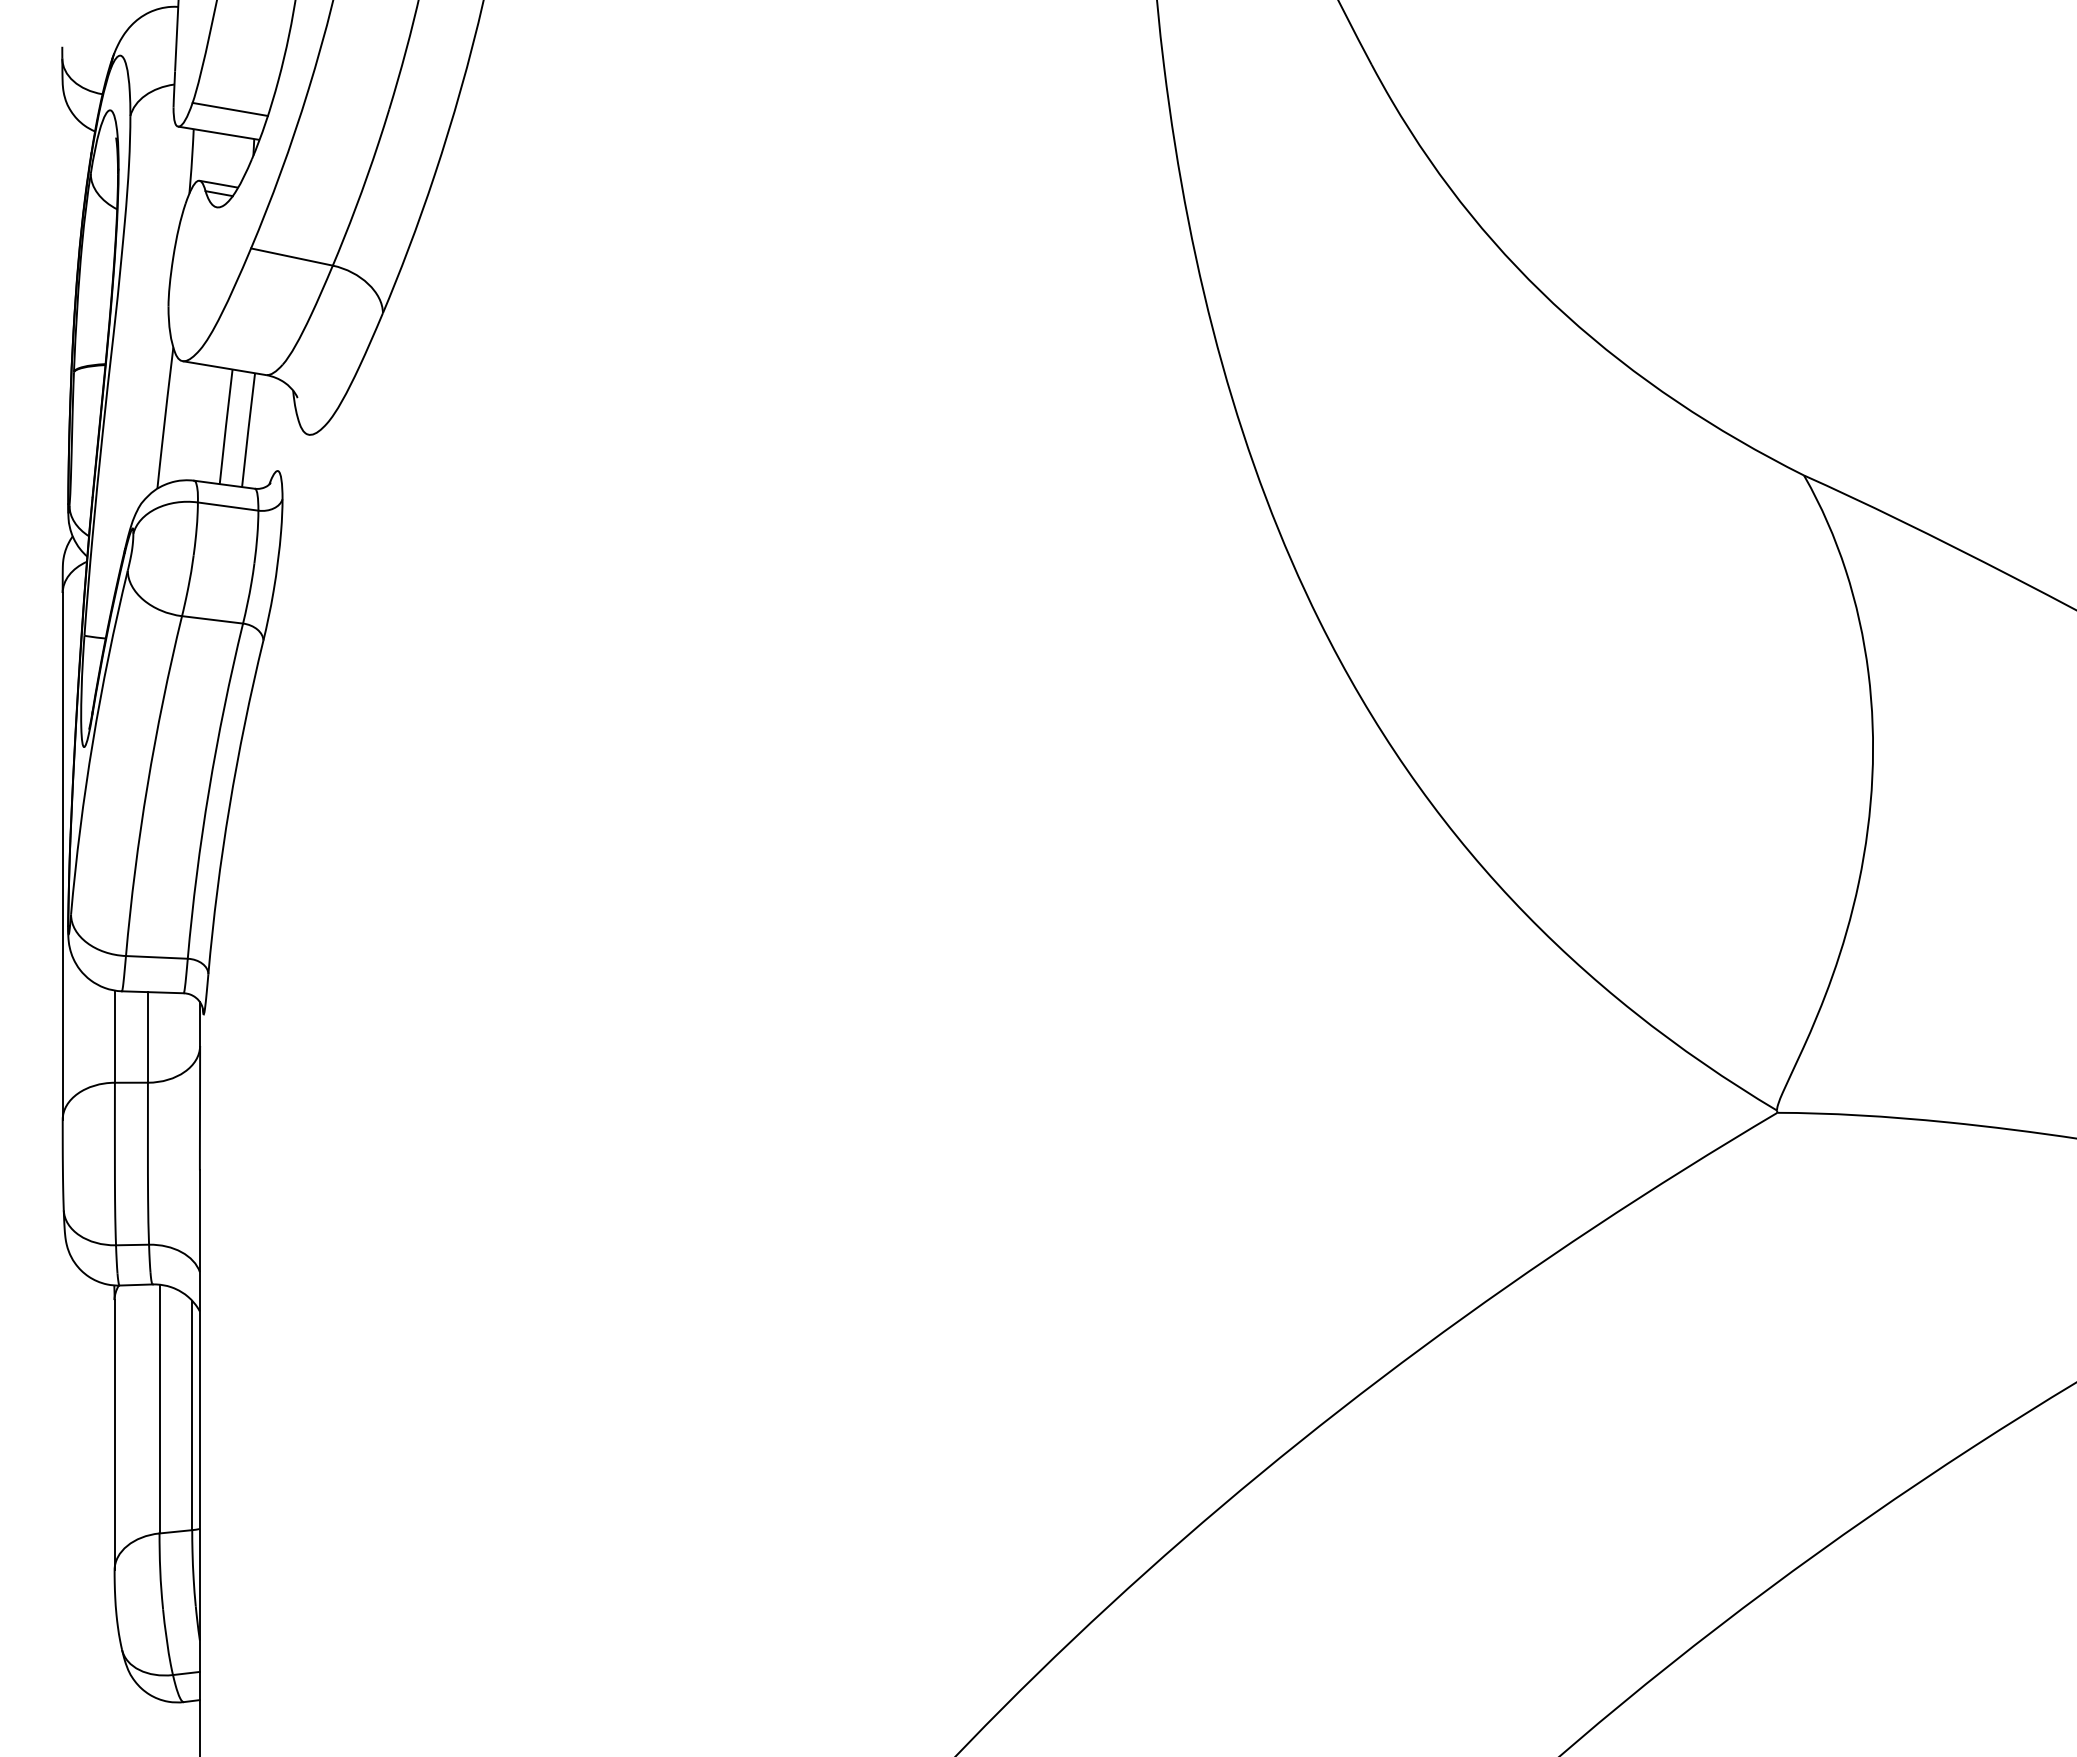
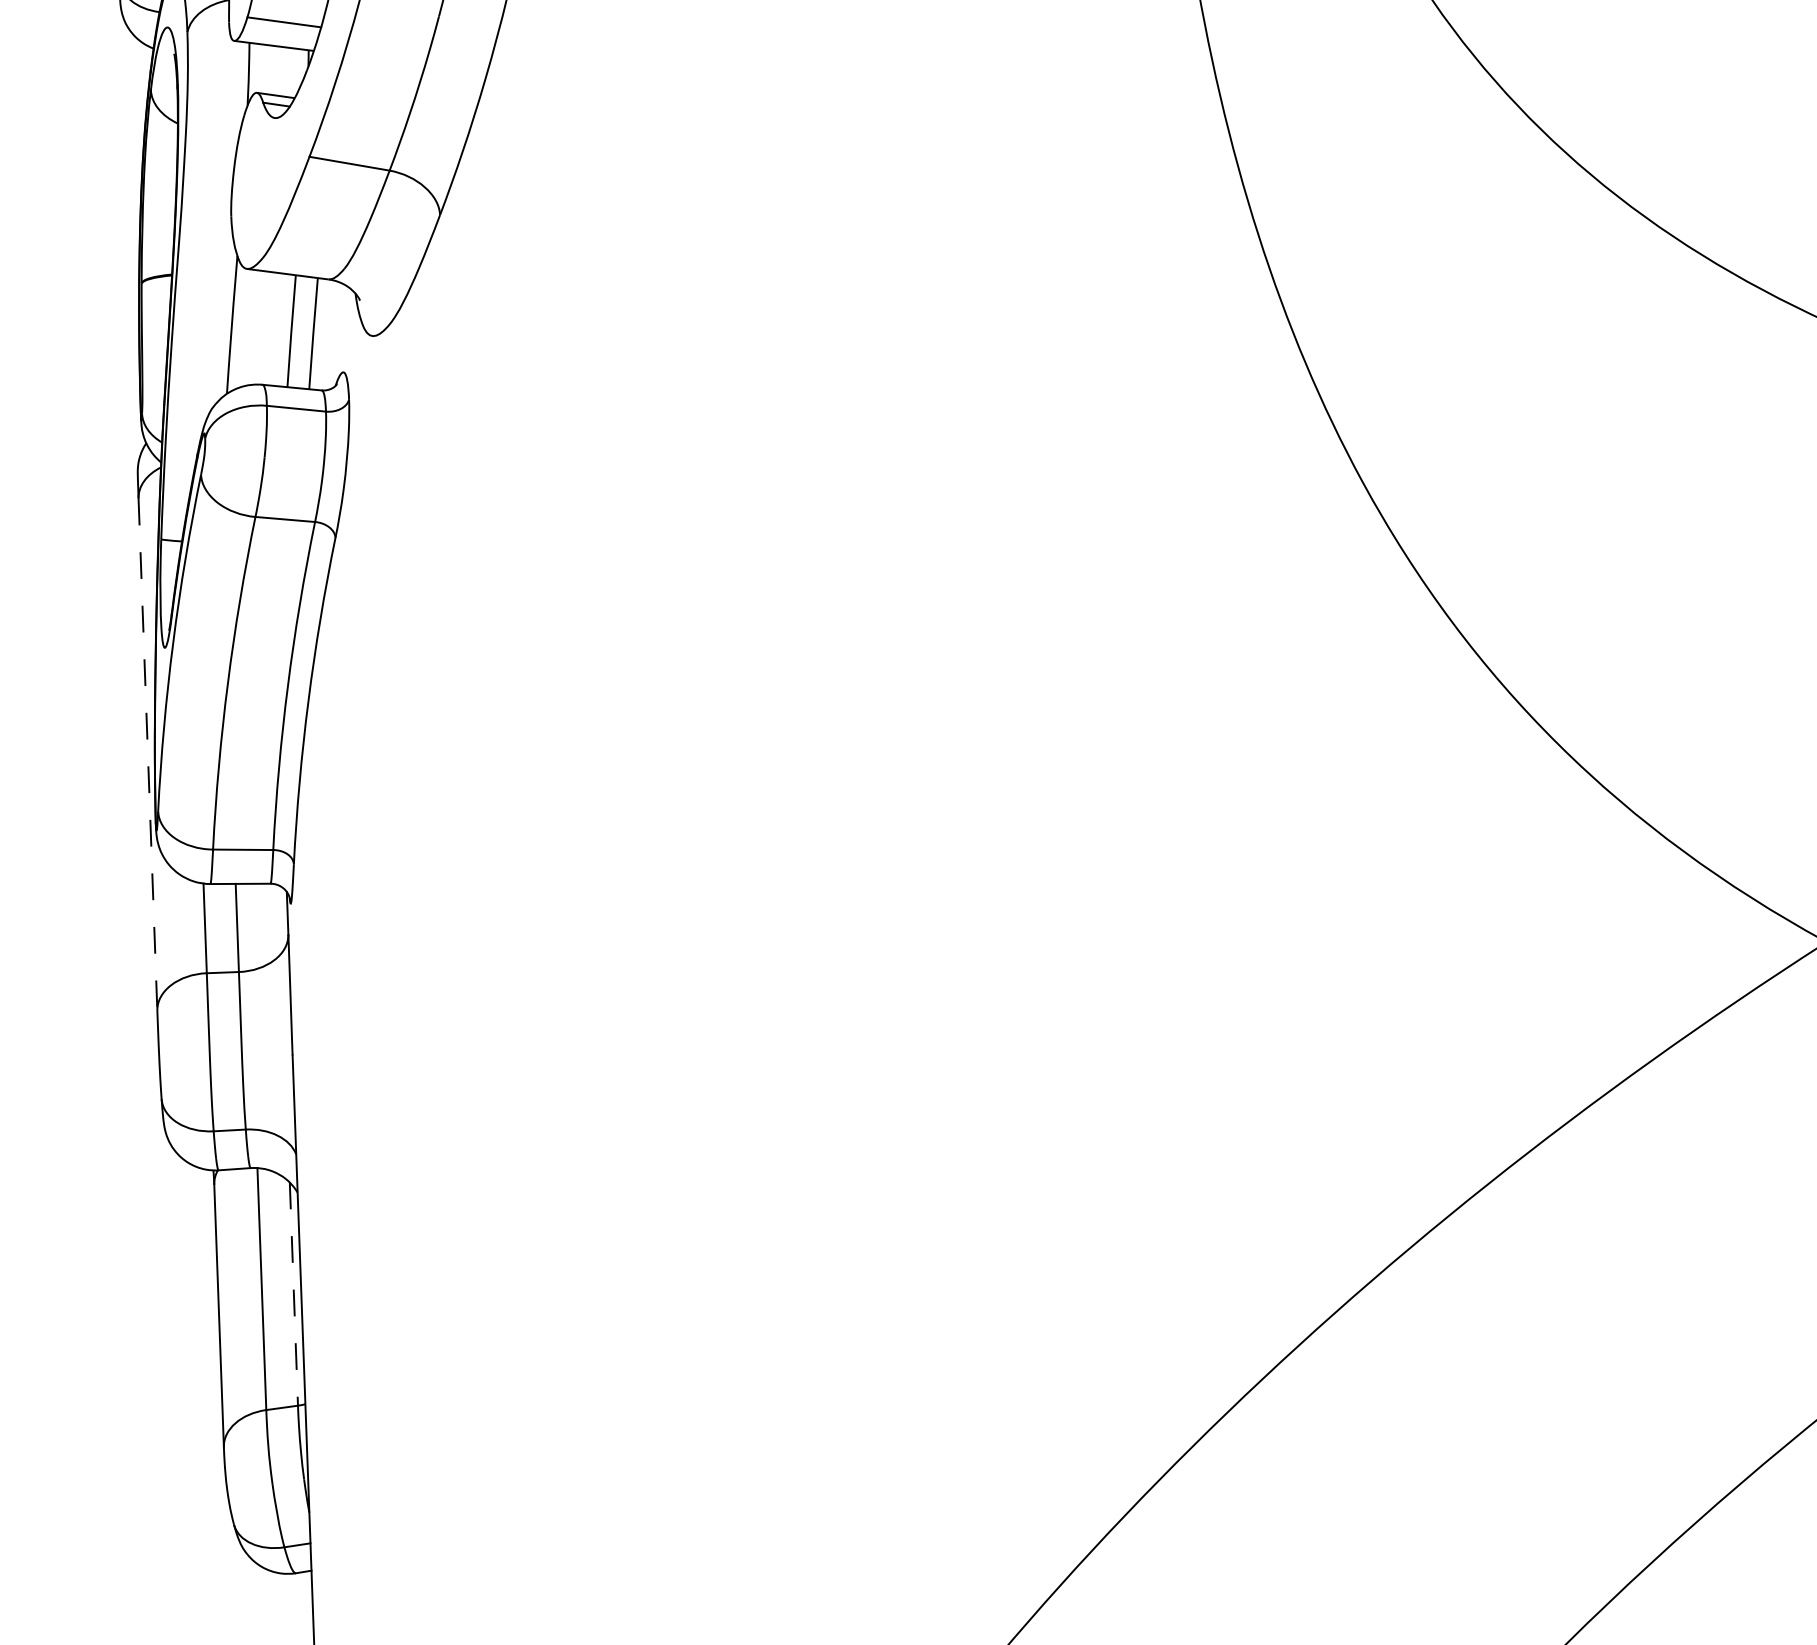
line: (62, 856) -> (147, 755), solid -> dashed
line: (192, 1415) -> (294, 1294), solid -> dashed

